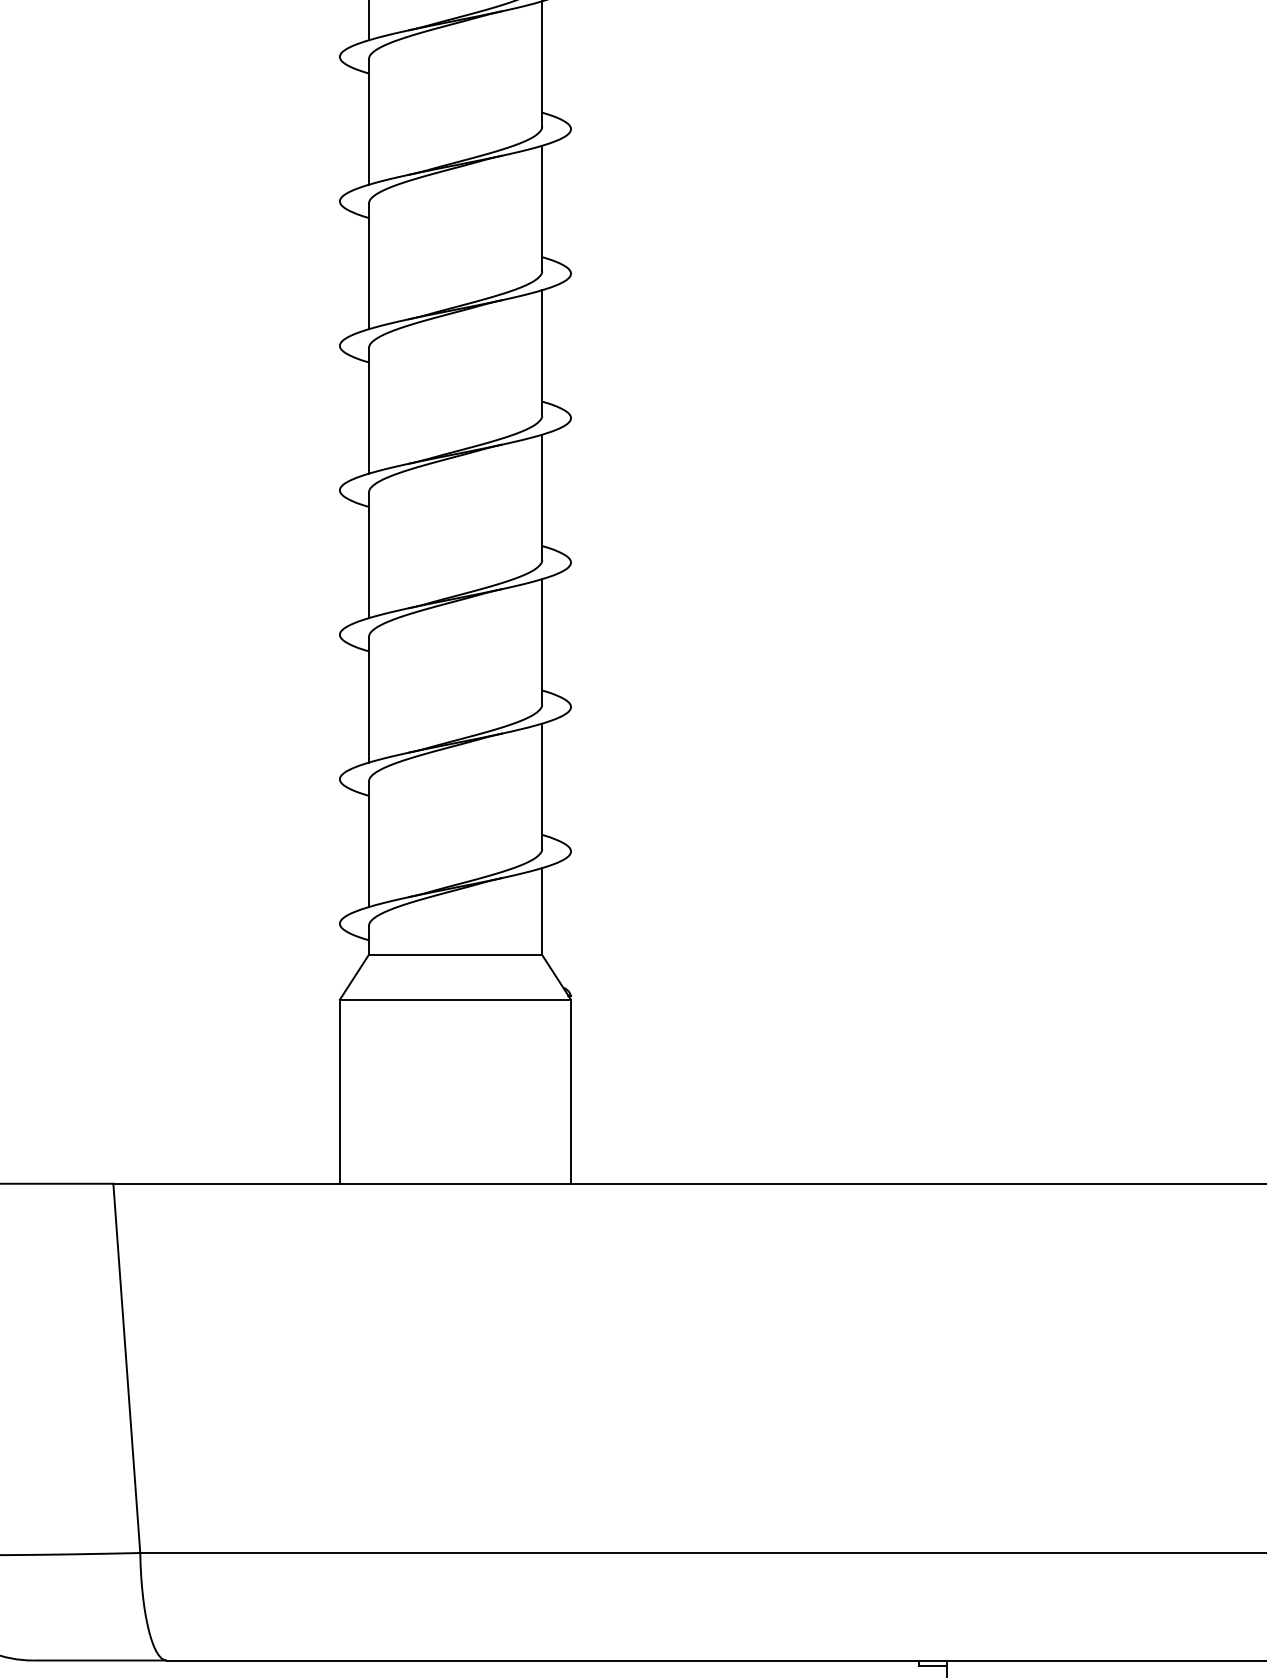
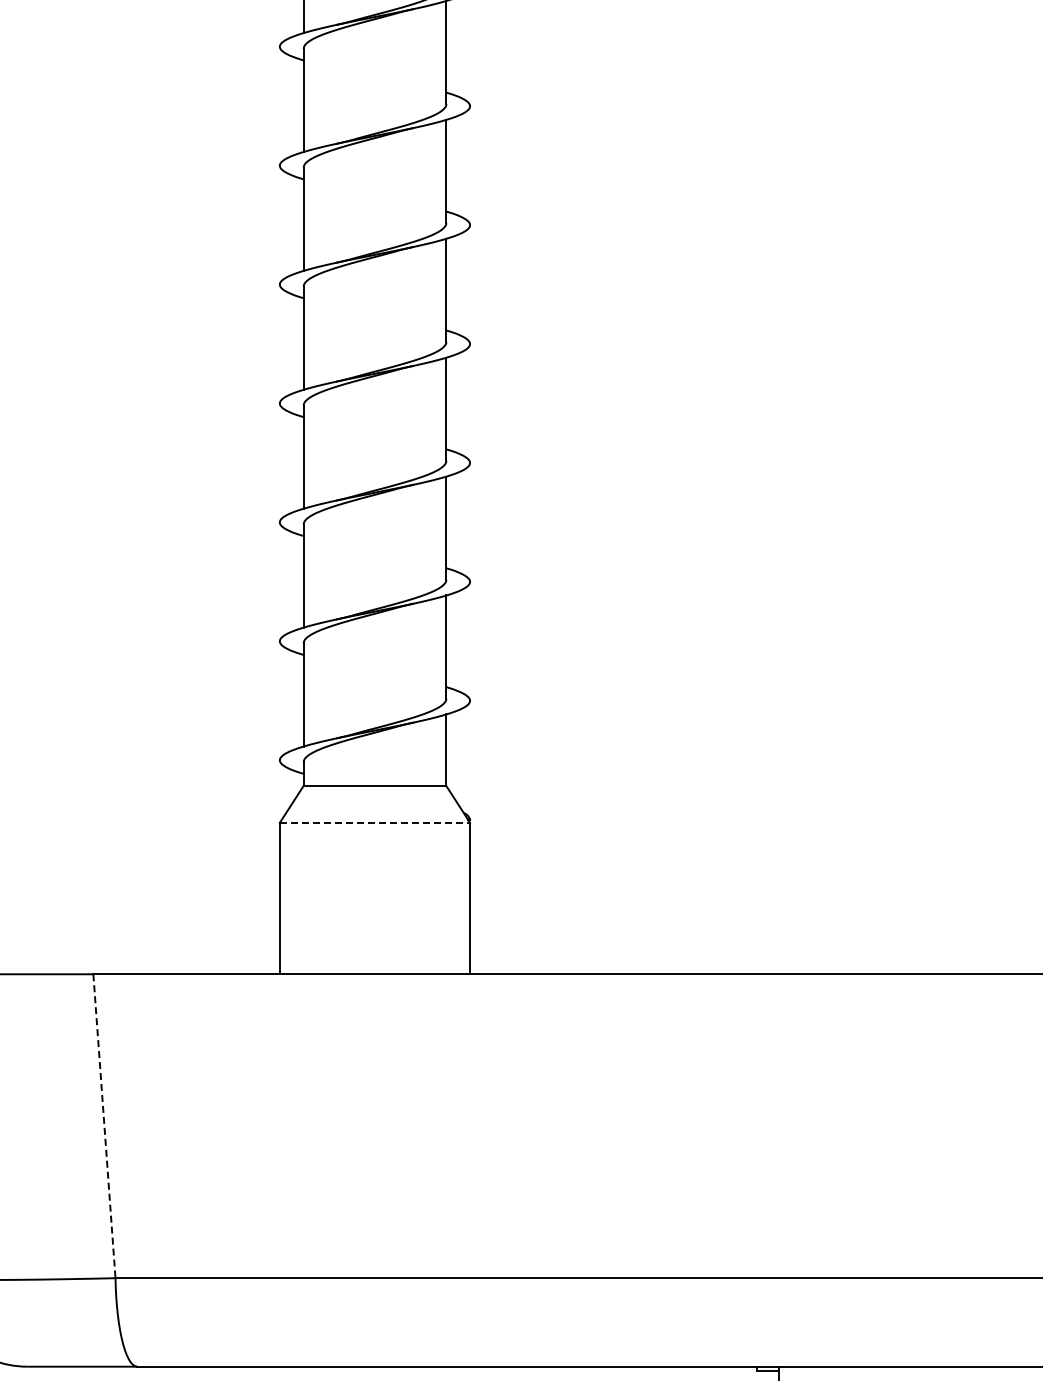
line: (456, 999) -> (375, 822), solid -> dashed
line: (126, 1368) -> (104, 1126), solid -> dashed

